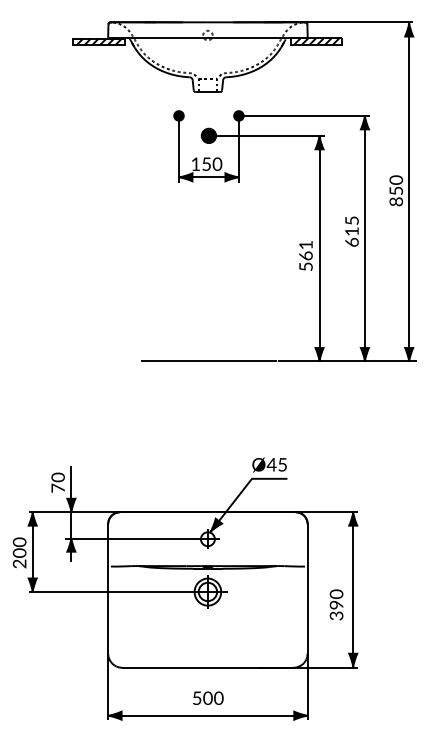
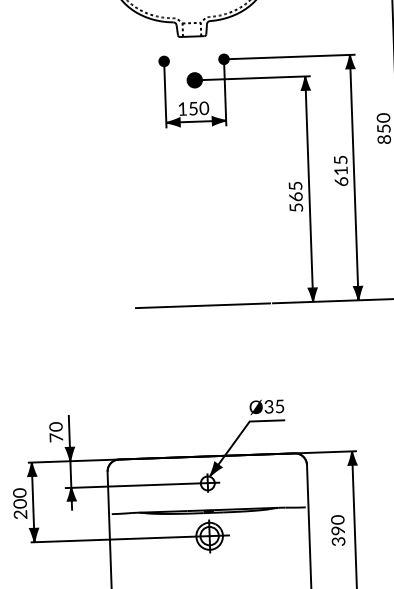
text: (305, 245) -> (295, 186), 561 -> 565
text: (271, 464) -> (268, 406), Ø45 -> Ø35
text: (336, 604) -> (338, 530), moved

